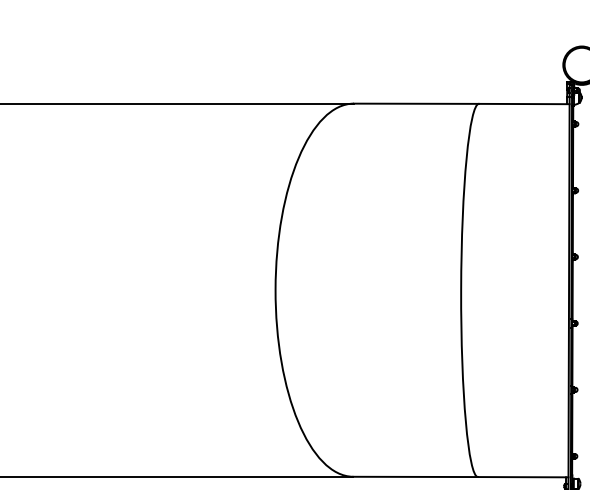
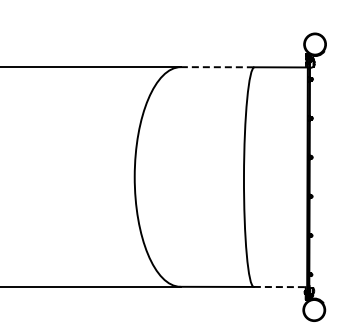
line: (416, 104) -> (217, 67), solid -> dashed
line: (523, 477) -> (280, 287), solid -> dashed

